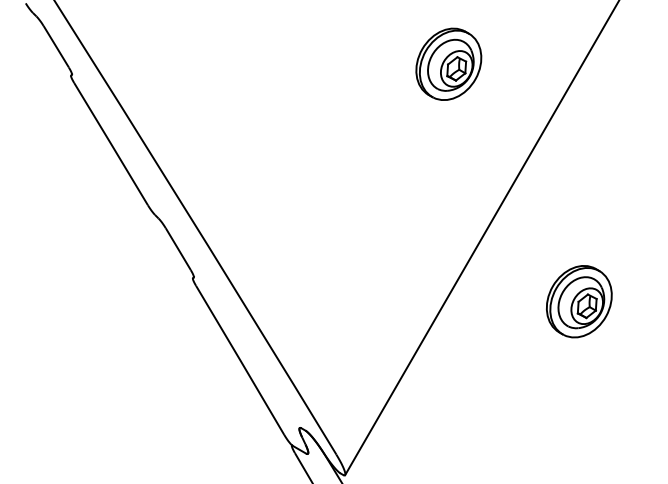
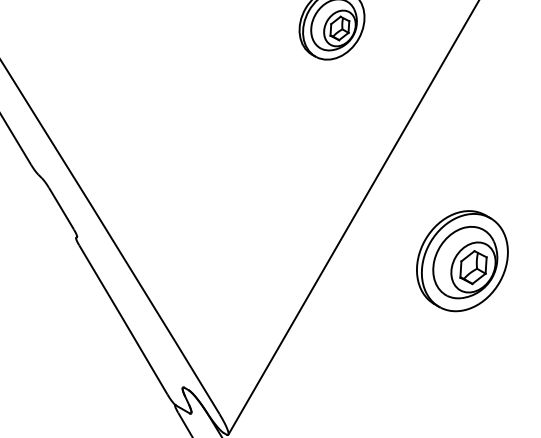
part: (579, 301) -> (462, 261), size x1.4

